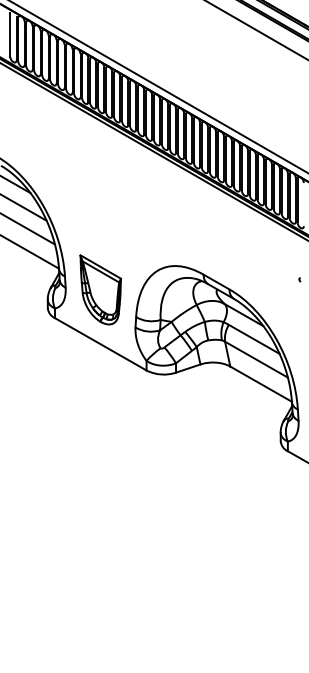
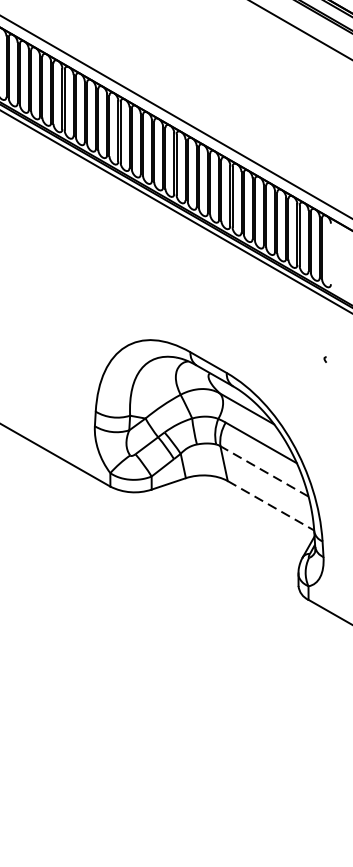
part: (100, 289) -> (45, 373), removed
line: (256, 359) -> (264, 471), solid -> dashed
line: (261, 384) -> (271, 506), solid -> dashed

